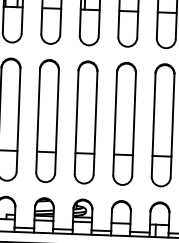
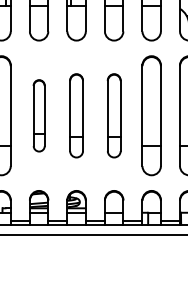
part: (48, 120) -> (39, 115), size x0.6
part: (86, 122) -> (76, 115), size x0.7
part: (124, 123) -> (114, 115), size x0.7

